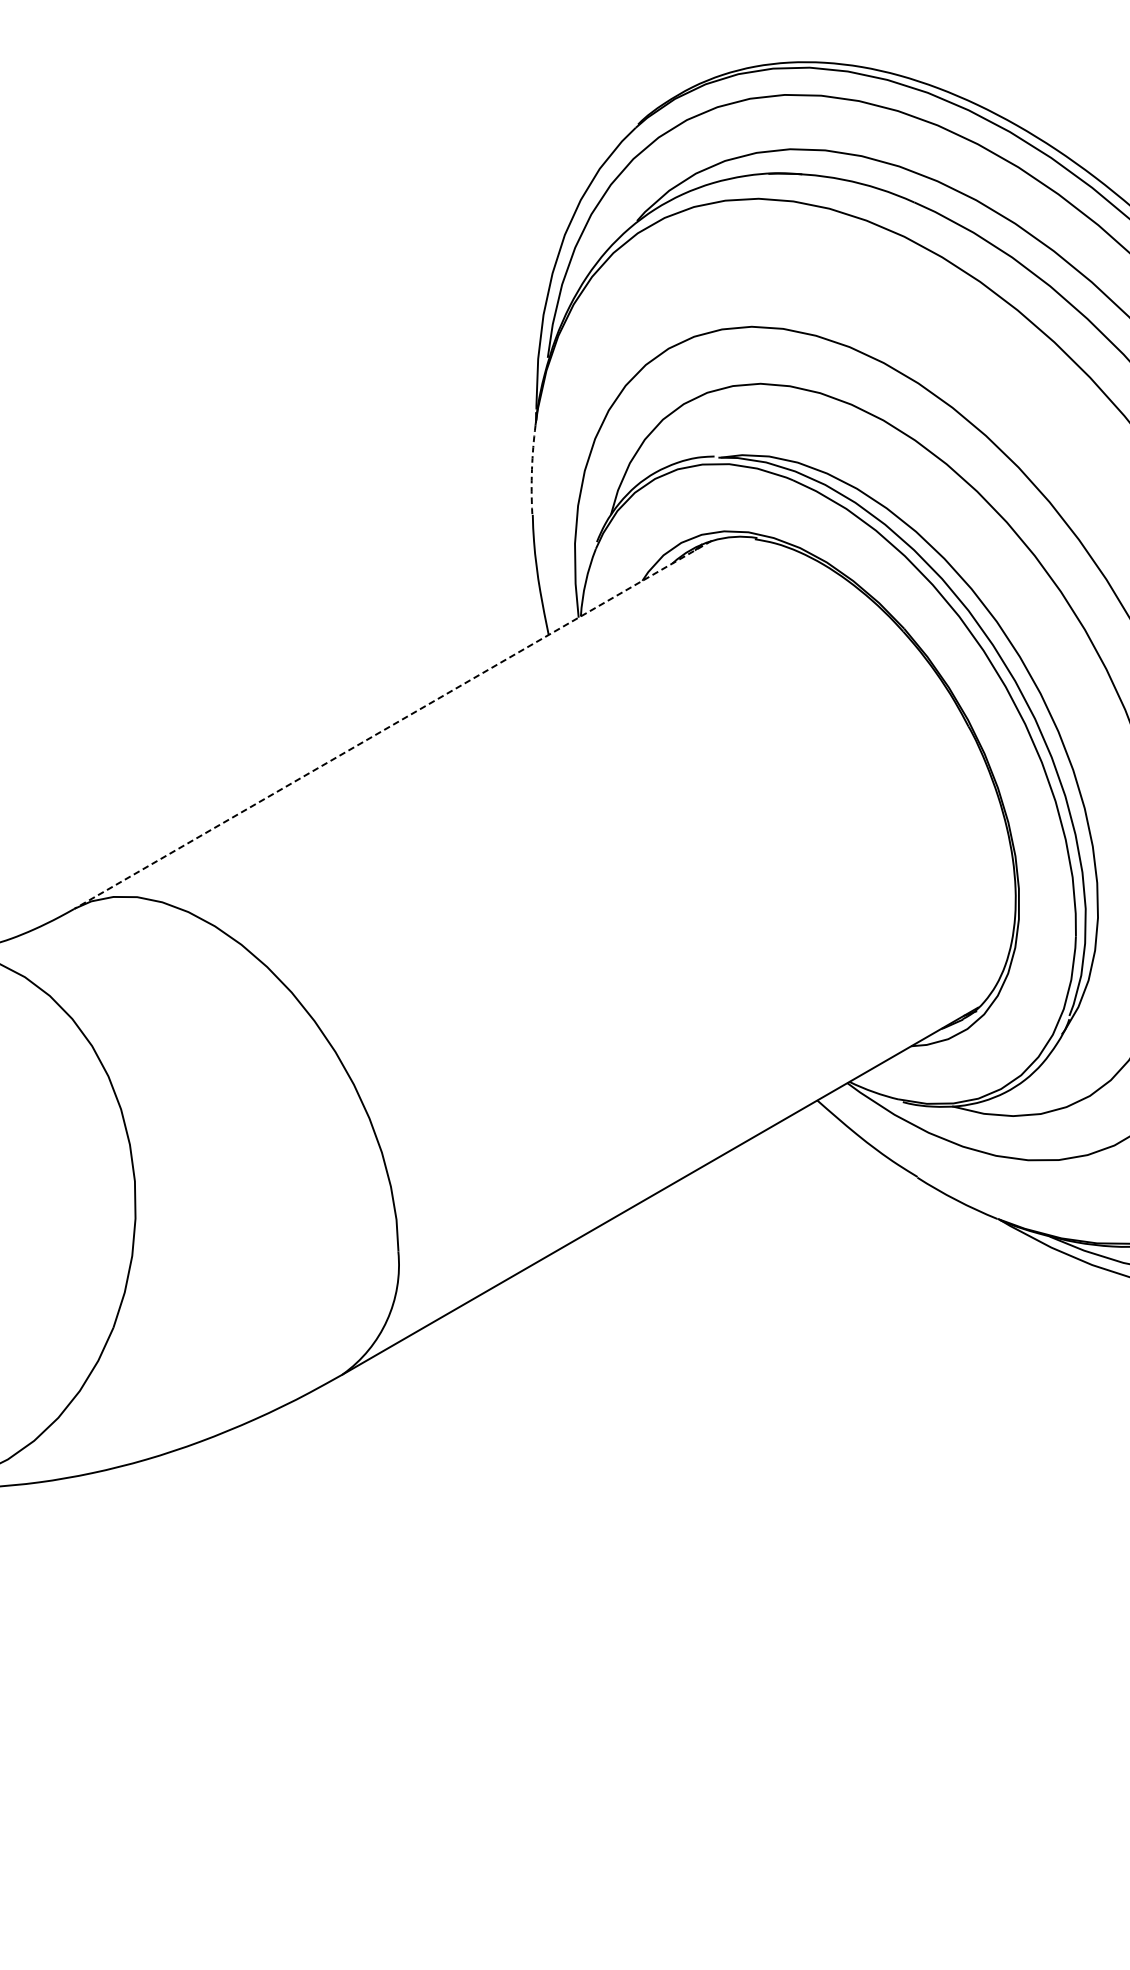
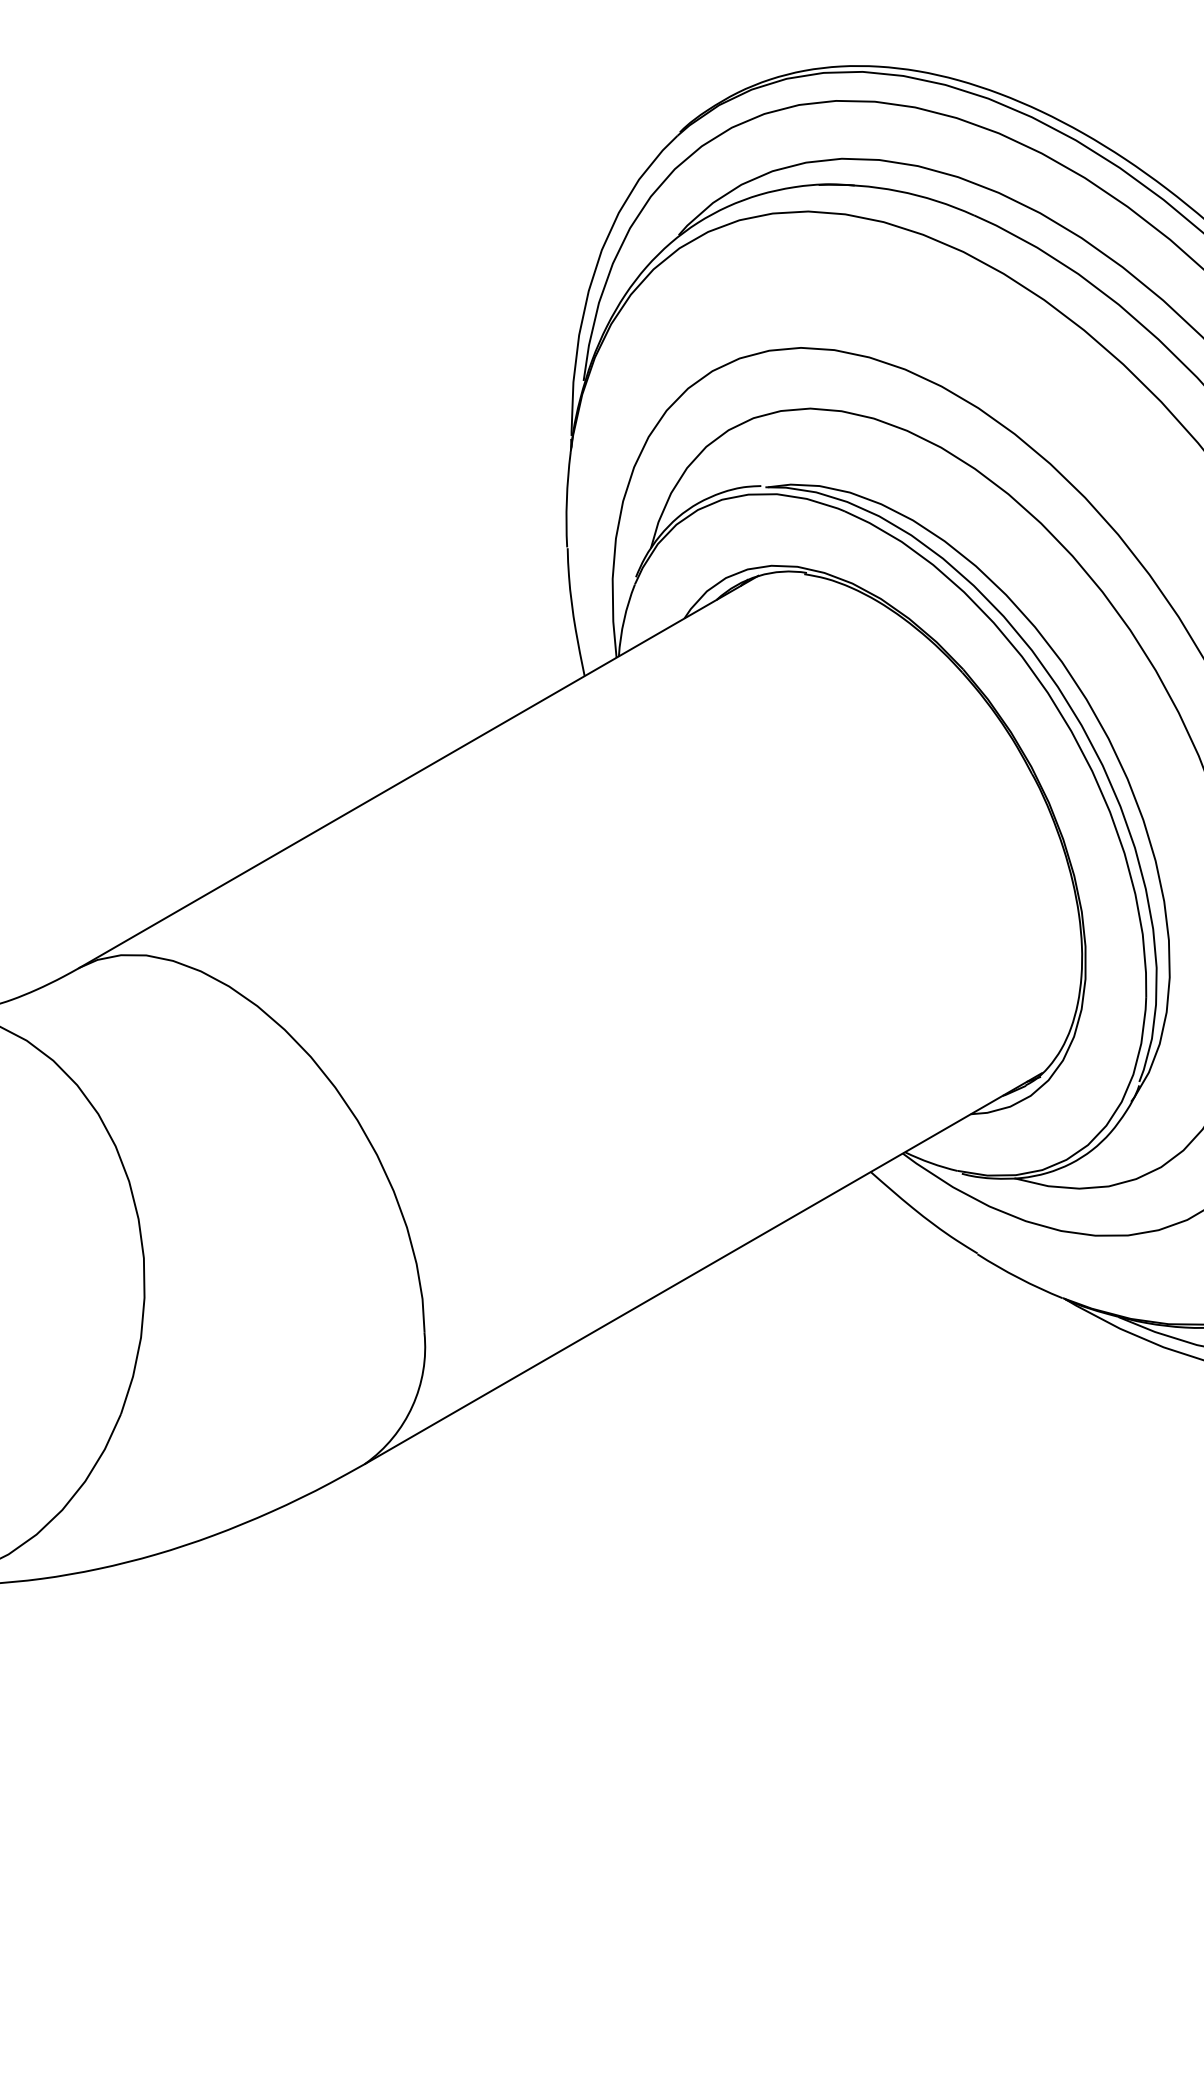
arc: (531, 470) -> (566, 500), dashed -> solid
line: (392, 725) -> (418, 772), dashed -> solid

